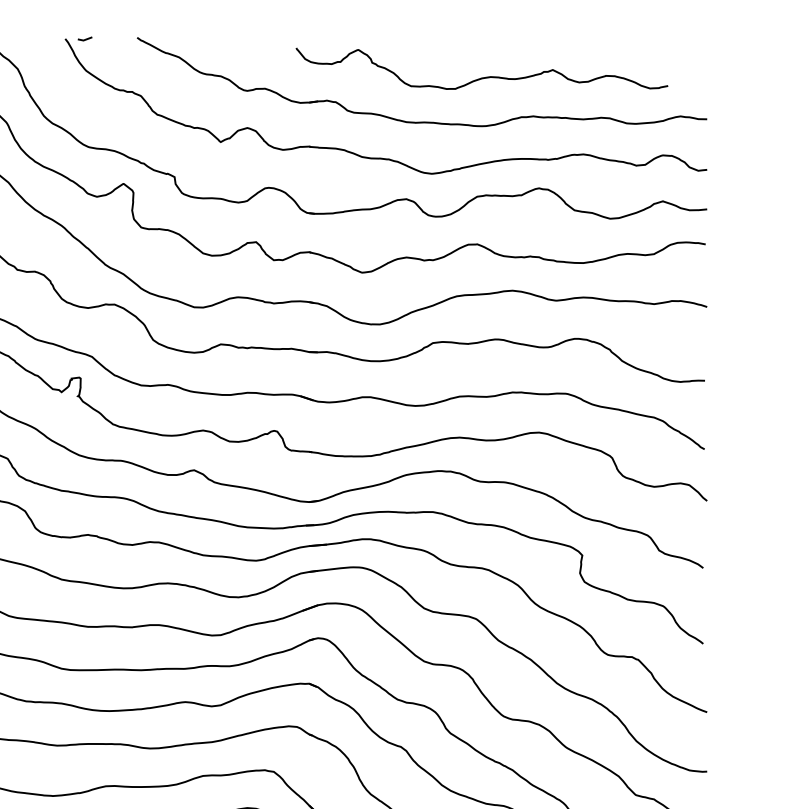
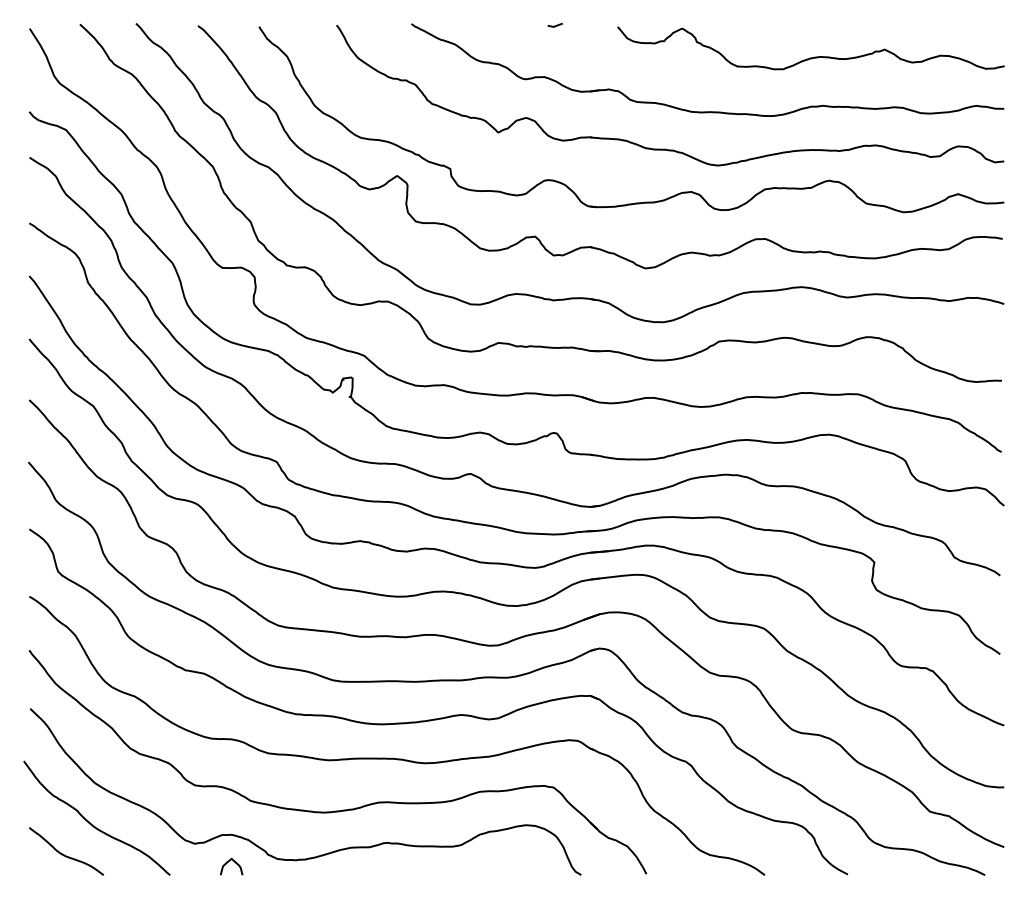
line: (84, 39) -> (554, 25), moved
curve: (485, 76) -> (814, 56), moved

